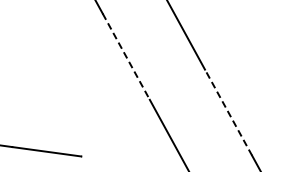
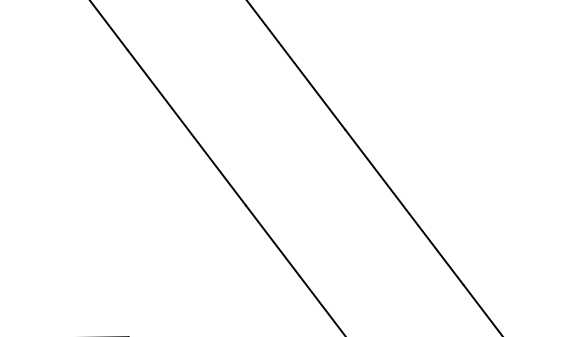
line: (126, 57) -> (187, 129), dashed -> solid
line: (228, 112) -> (404, 207), dashed -> solid

